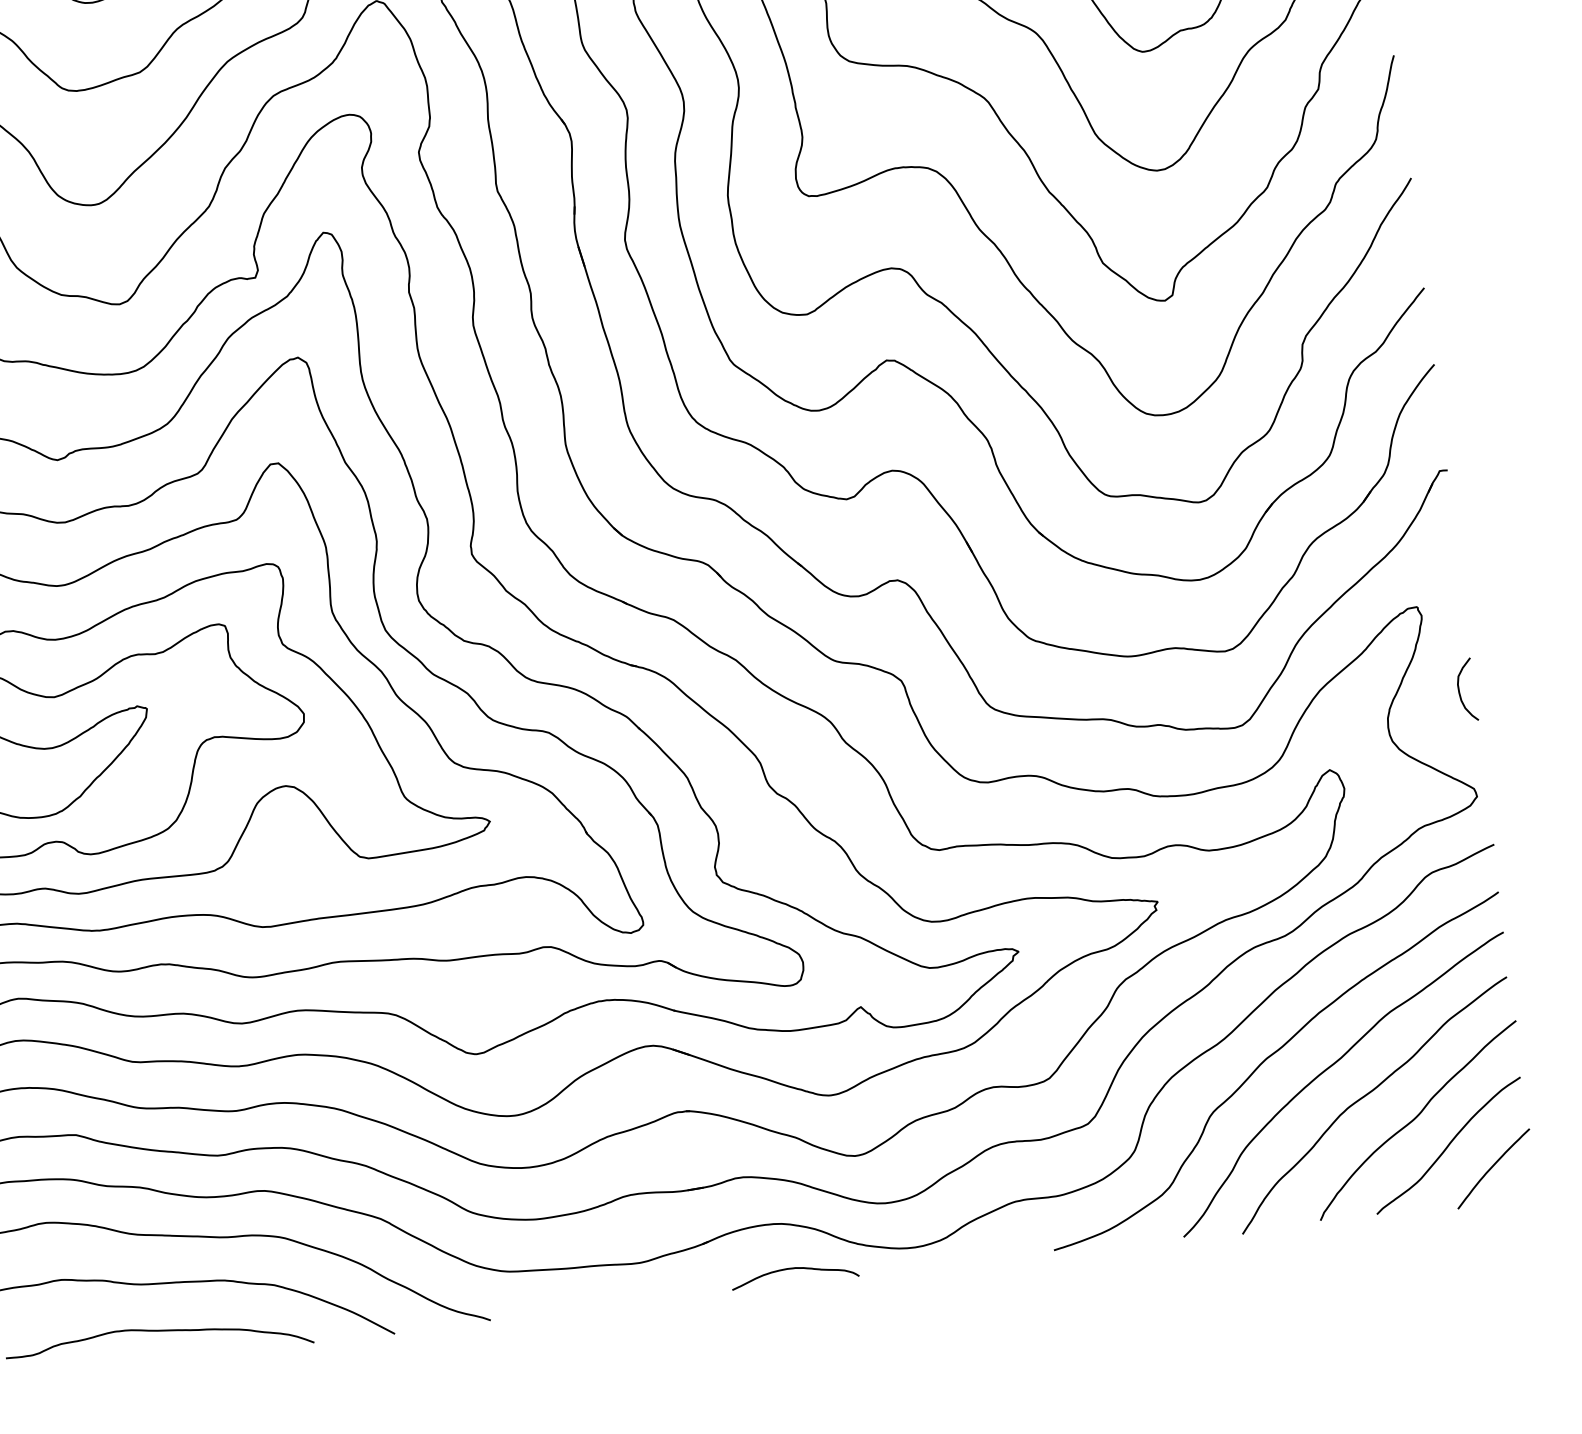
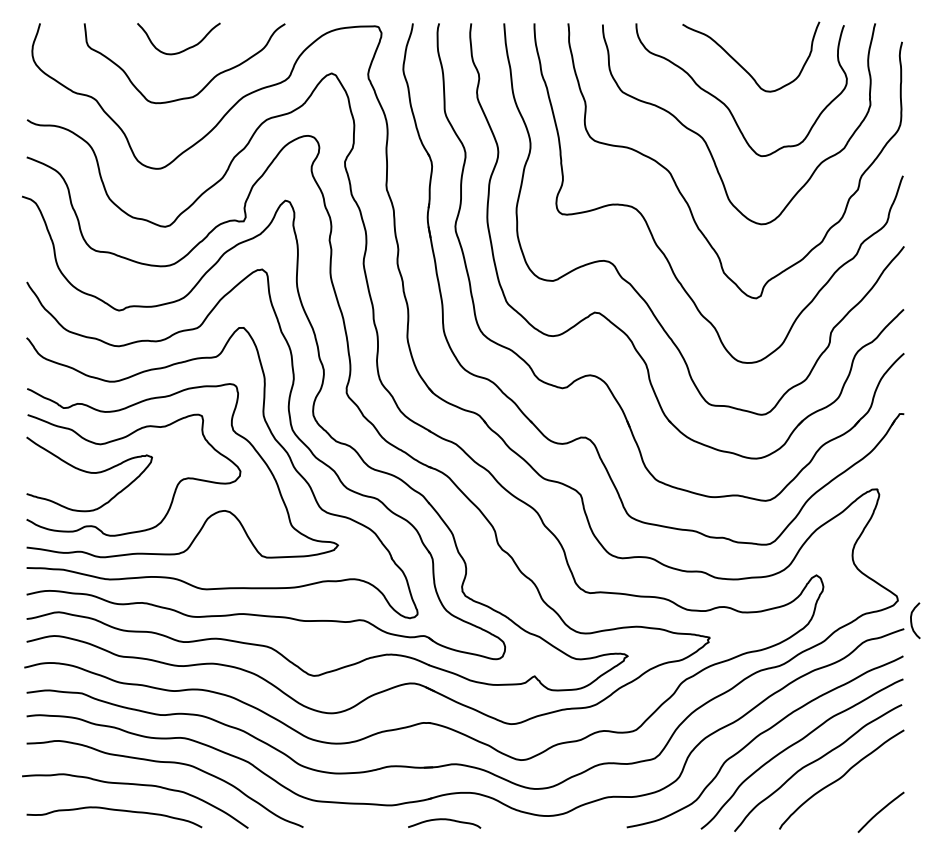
curve: (1461, 693) -> (912, 622), moved
curve: (1447, 1144) -> (856, 795), removed
curve: (794, 1270) -> (444, 820), moved

